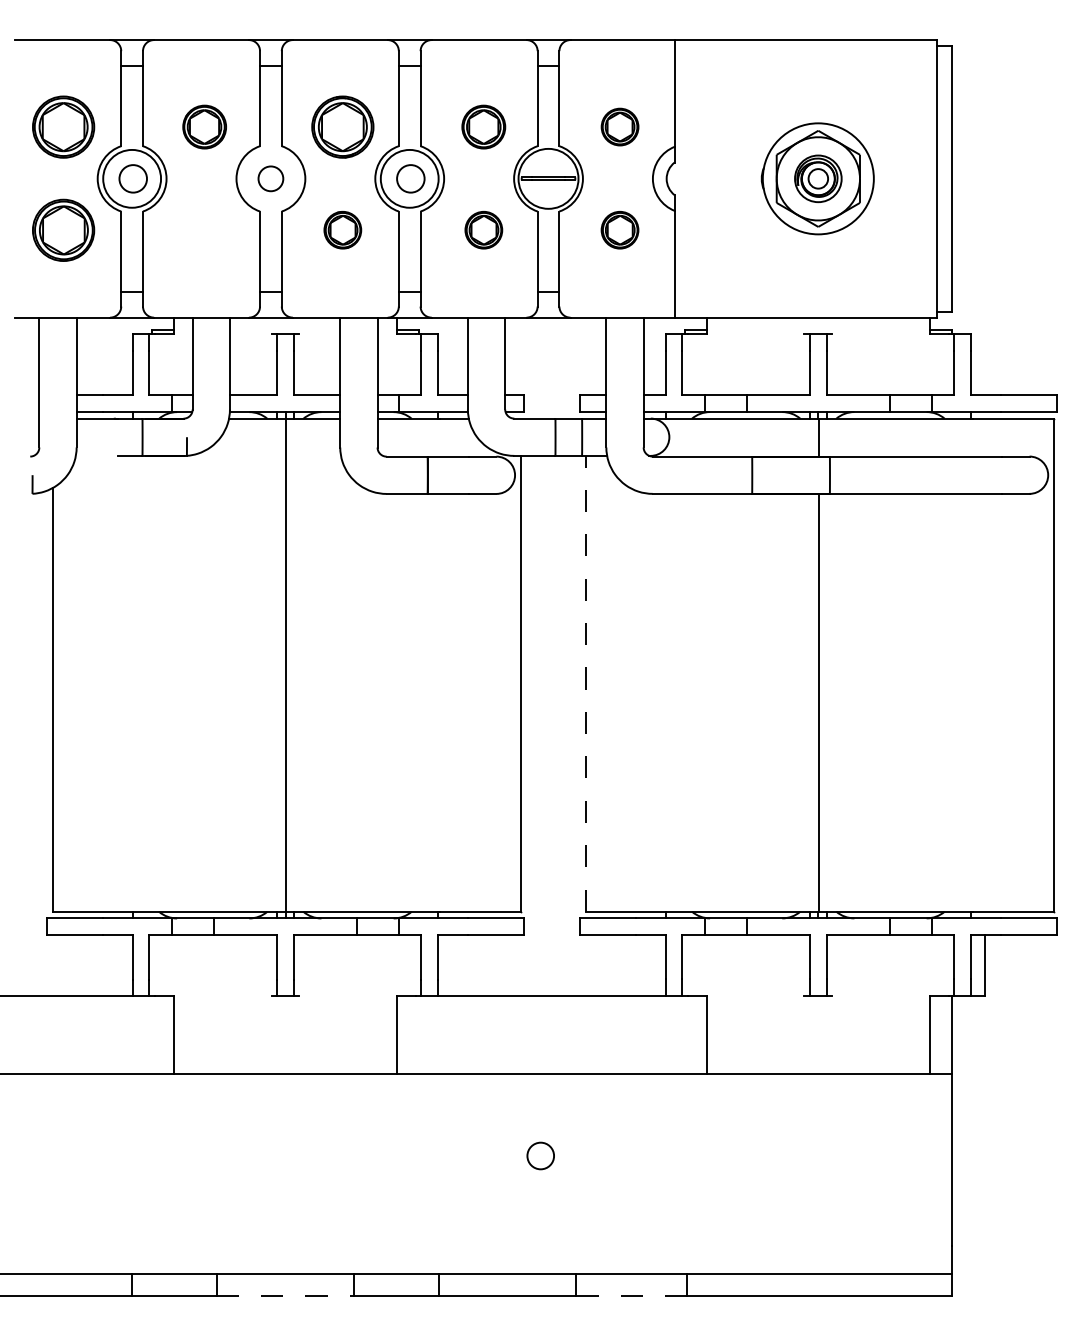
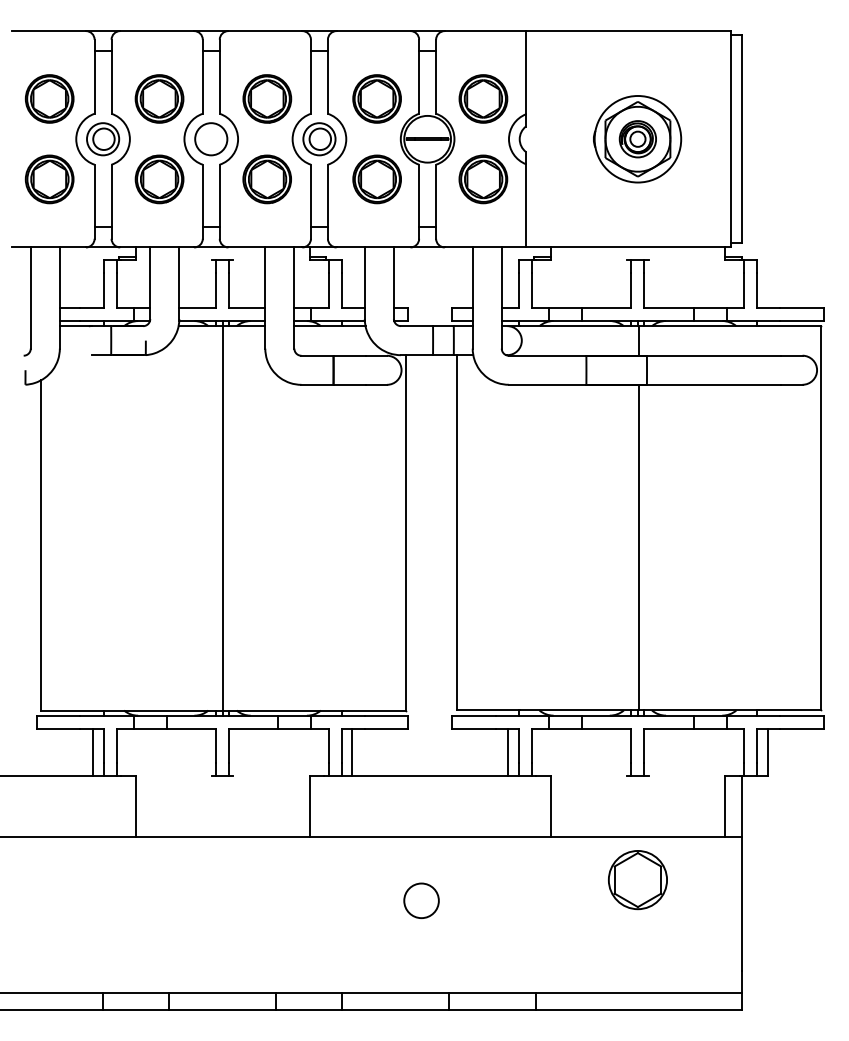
part: (204, 126) -> (159, 98), size x1.43
part: (483, 126) -> (376, 98), size x1.43
part: (619, 126) -> (482, 98), size x1.67
circle: (131, 178) -> (102, 138), size x0.71
circle: (270, 178) -> (210, 138), size x1.67
circle: (409, 178) -> (319, 138), size x0.71
part: (204, 229) -> (159, 178), added
part: (342, 229) -> (267, 178), size x1.67
part: (483, 229) -> (376, 178), size x1.67
part: (619, 229) -> (482, 178), size x1.67
line: (585, 683) -> (456, 532), dashed -> solid
line: (118, 965) -> (92, 752), added
line: (451, 965) -> (352, 752), added
line: (651, 965) -> (507, 752), added
part: (818, 1129) -> (638, 880), added
circle: (540, 1155) -> (421, 900), size x1.67
line: (285, 1295) -> (222, 1009), dashed -> solid
line: (631, 1295) -> (492, 1009), dashed -> solid

